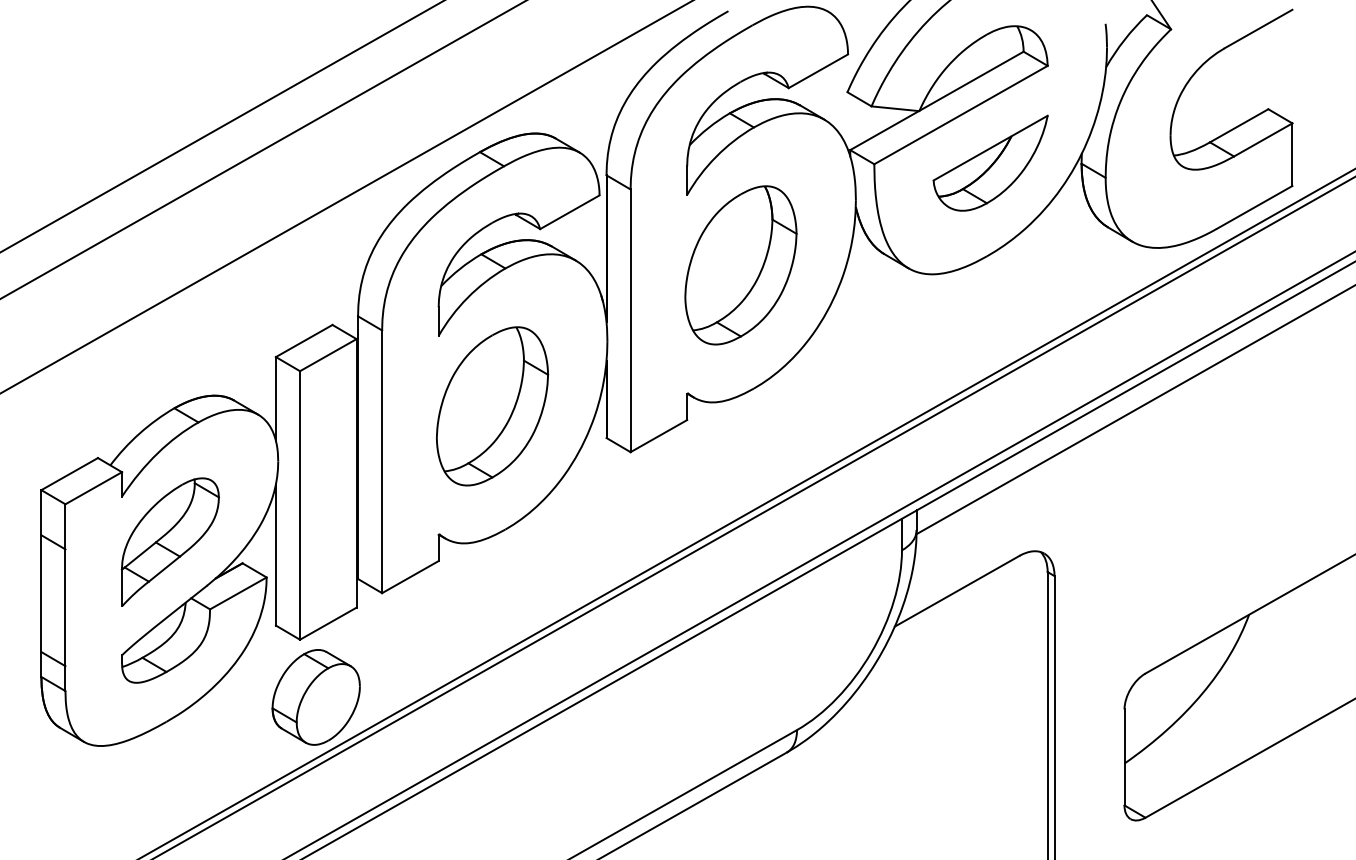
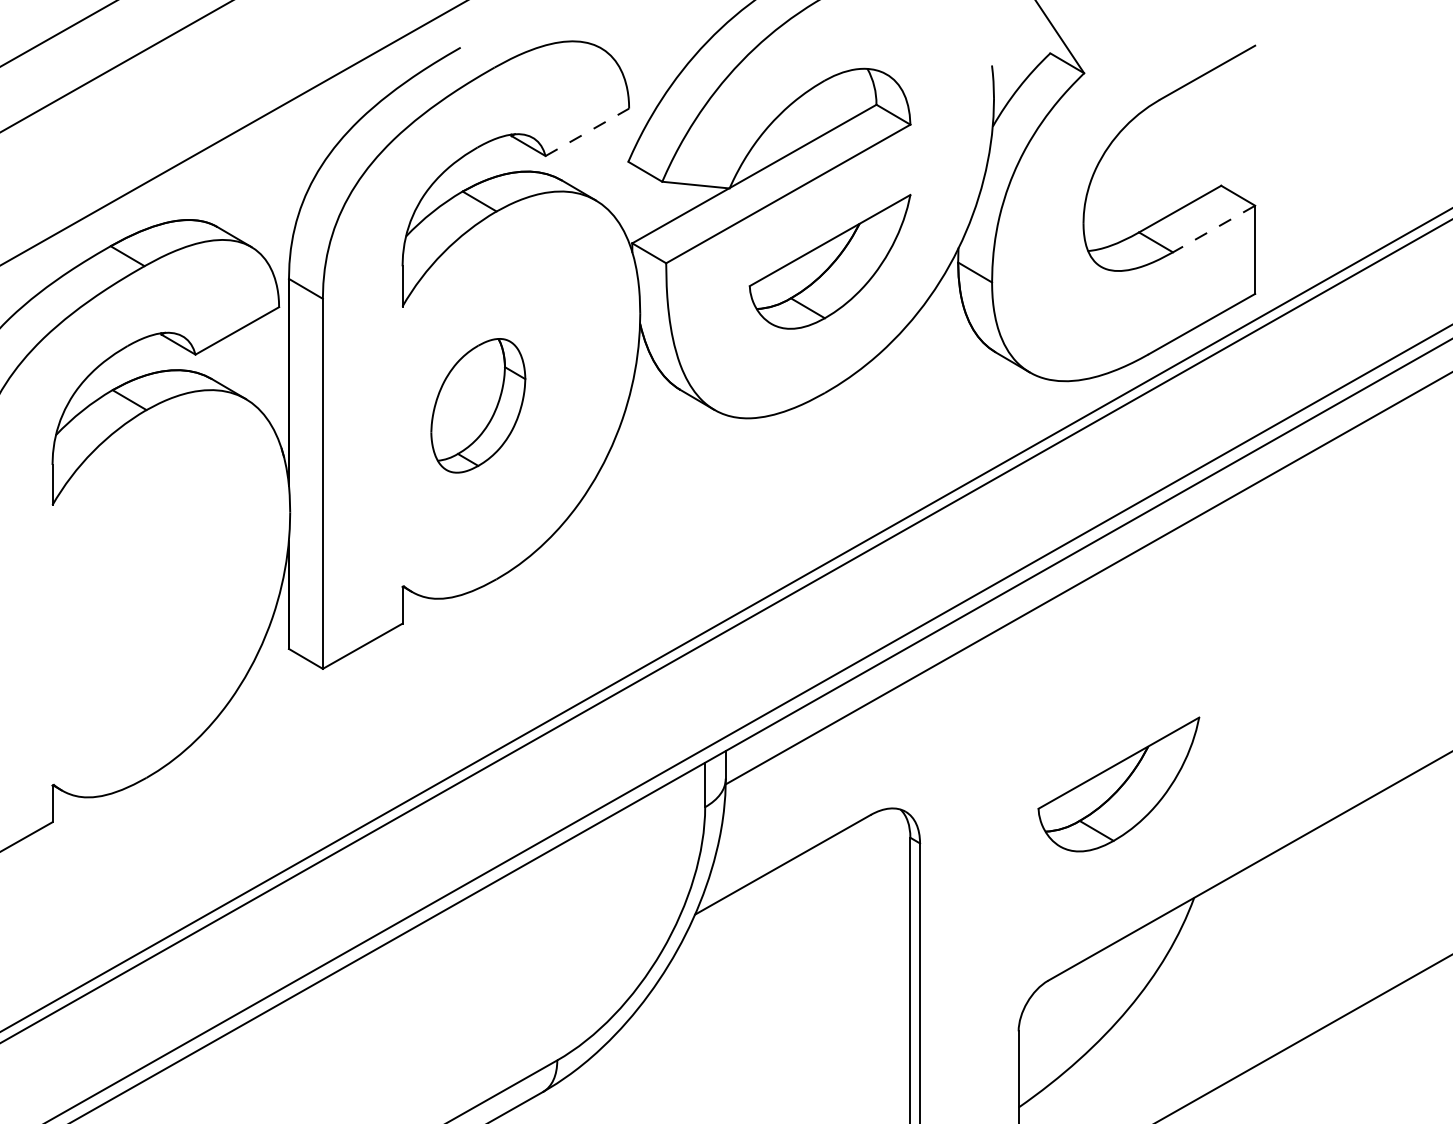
line: (818, 71) -> (587, 132), solid -> dashed
line: (1263, 139) -> (1214, 228), solid -> dashed
part: (740, 265) -> (477, 405), size x0.6
part: (492, 406) -> (128, 604), removed
part: (1195, 533) -> (1118, 783), added

